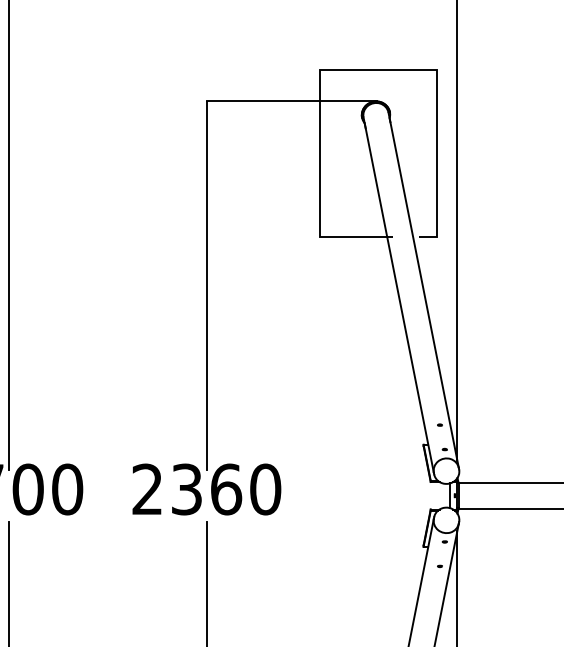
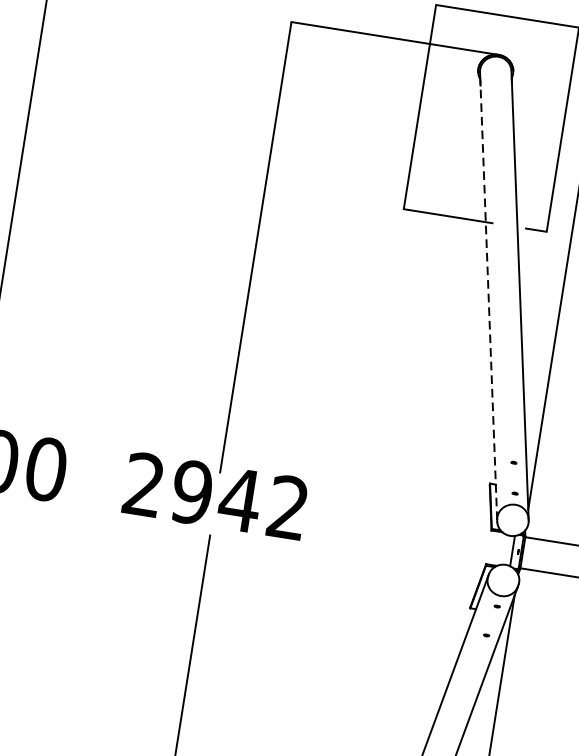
line: (399, 297) -> (489, 298), solid -> dashed
text: (226, 489) -> (240, 500), 2360 -> 2942

